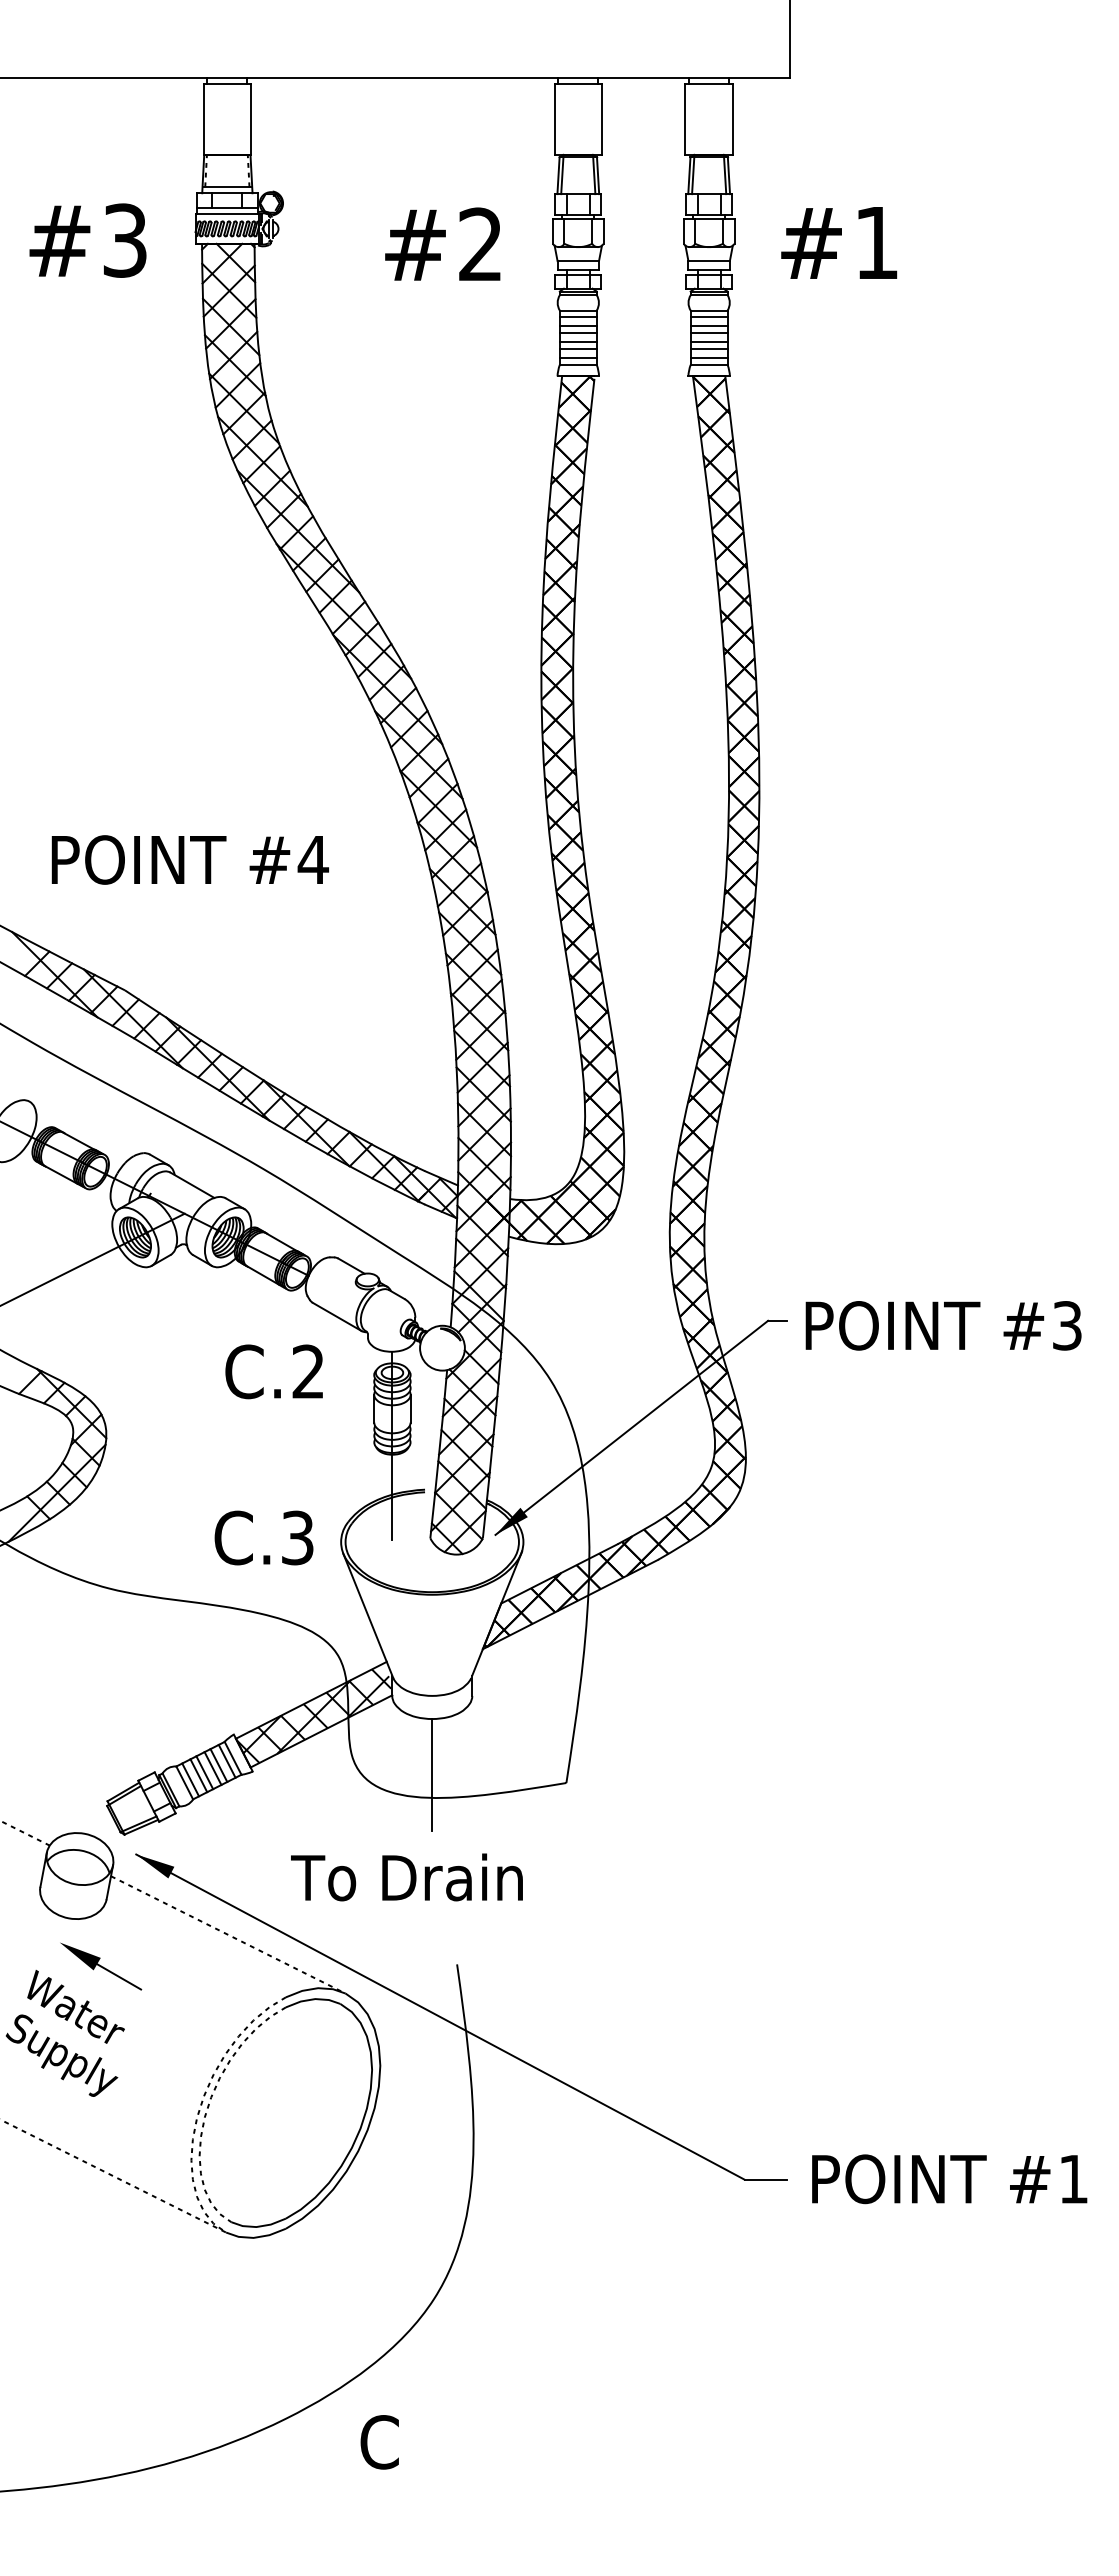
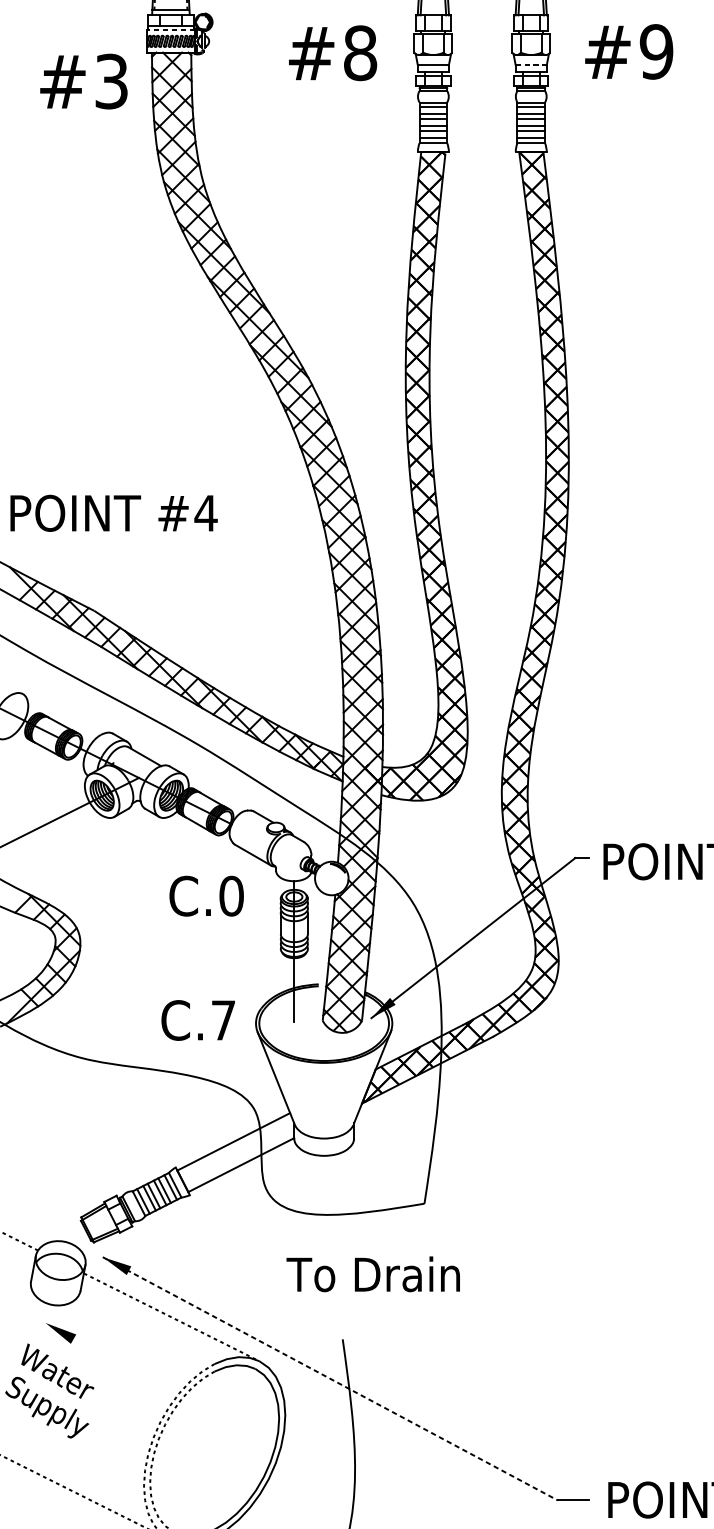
line: (227, 213) -> (171, 29), solid -> dashed
text: (87, 240) -> (83, 81), moved
text: (876, 242) -> (656, 51), #1 -> #9
text: (480, 244) -> (360, 53), #2 -> #8
line: (709, 261) -> (531, 65), solid -> dashed
text: (189, 859) -> (113, 513), moved
text: (308, 1371) -> (231, 895), C.2 -> C.0
text: (297, 1537) -> (223, 1020), C.3 -> C.7
hatch: (313, 1715) -> (235, 1153), removed
line: (432, 1775) -> (324, 1198), removed
text: (406, 1877) -> (372, 1274), moved
line: (119, 1976) -> (90, 1348), removed
line: (440, 2017) -> (330, 1379), solid -> dashed

